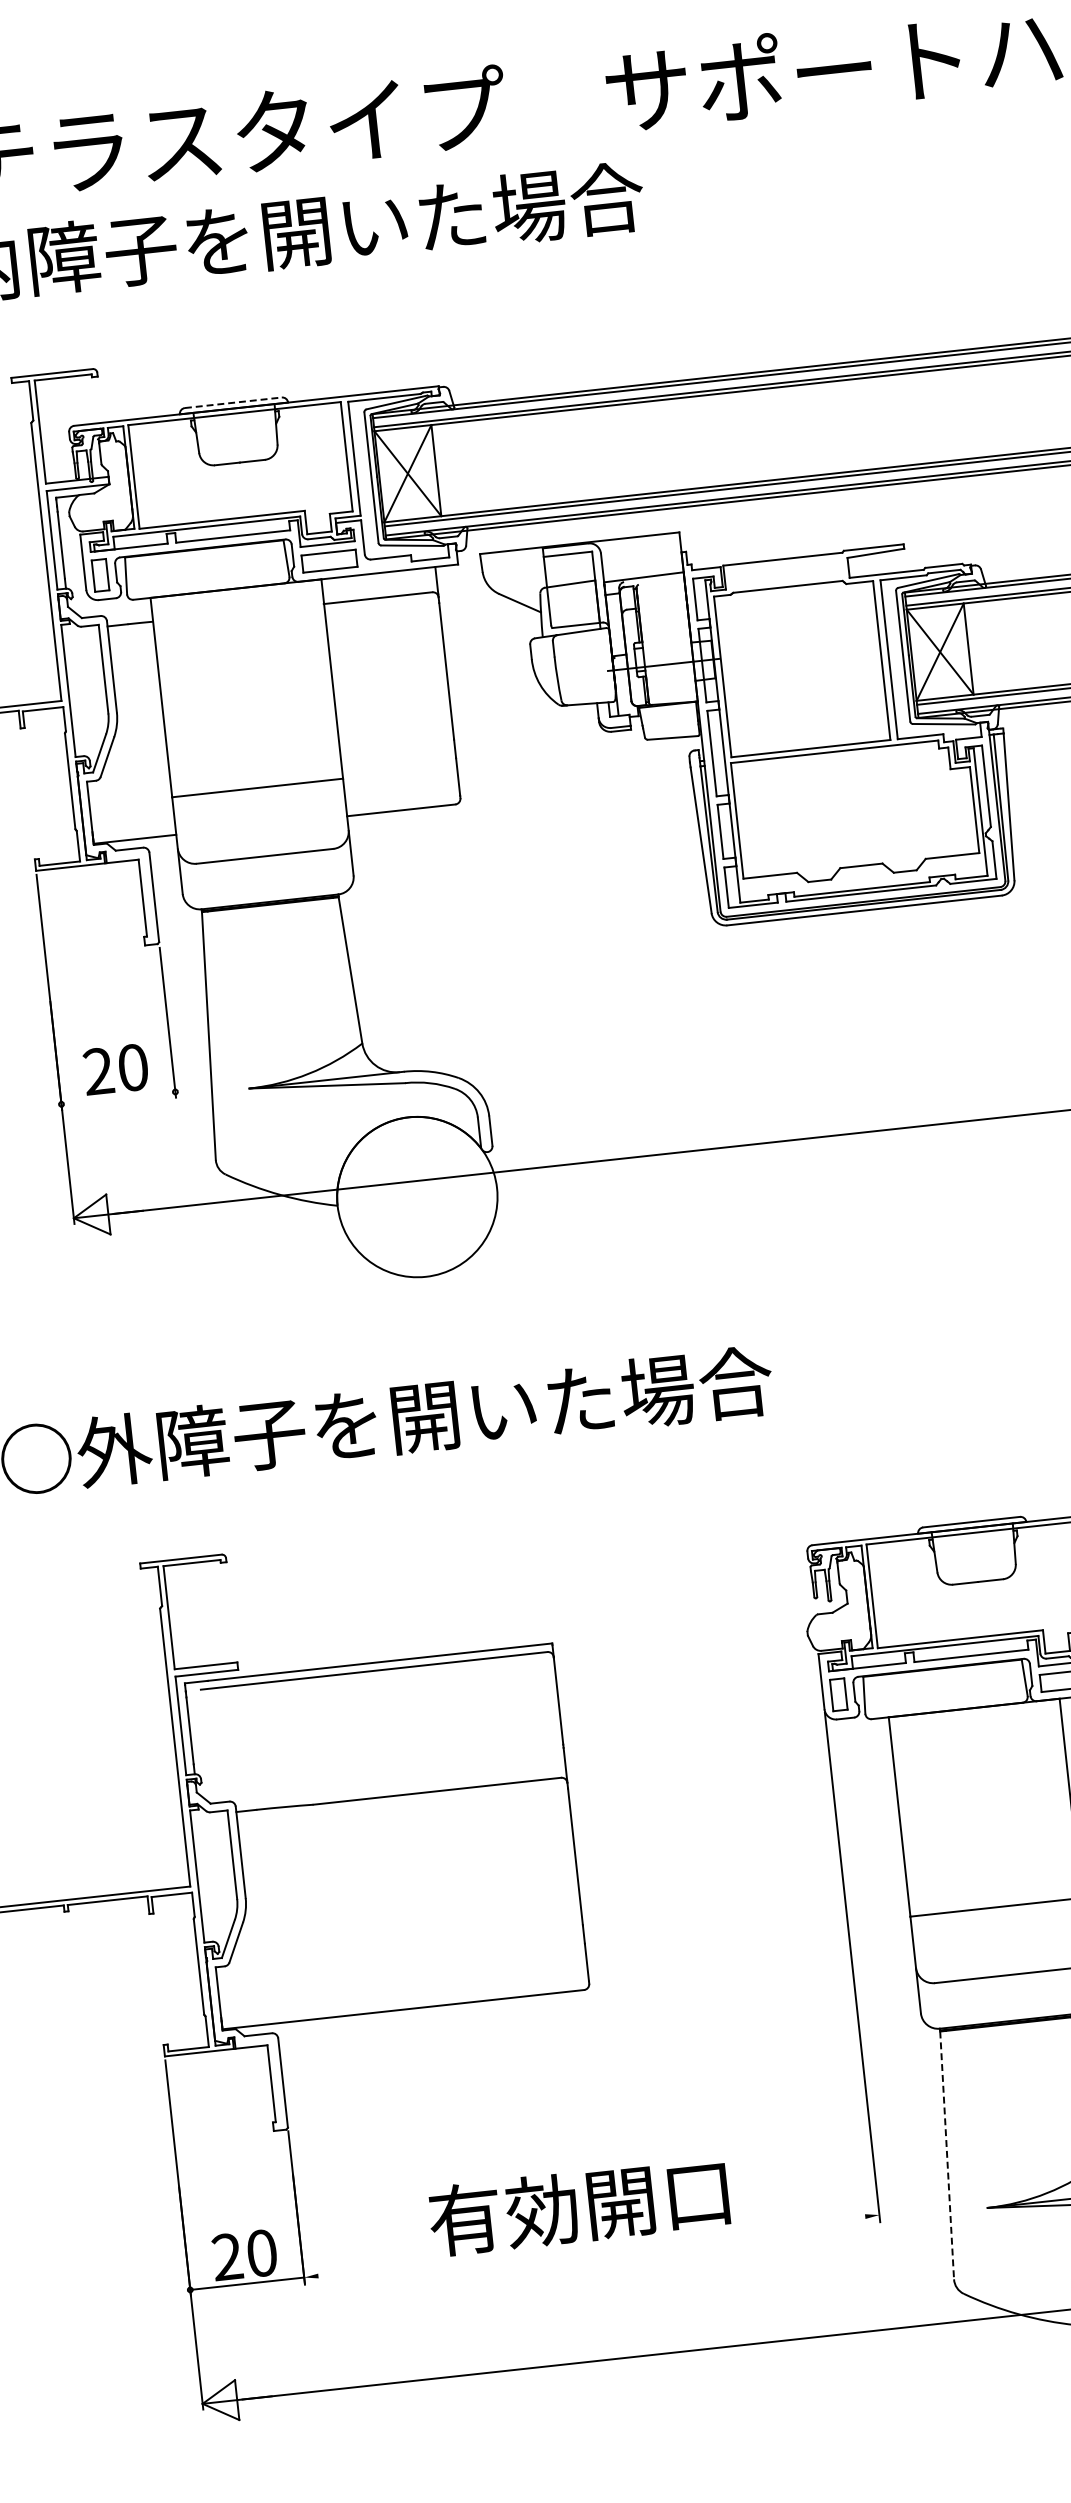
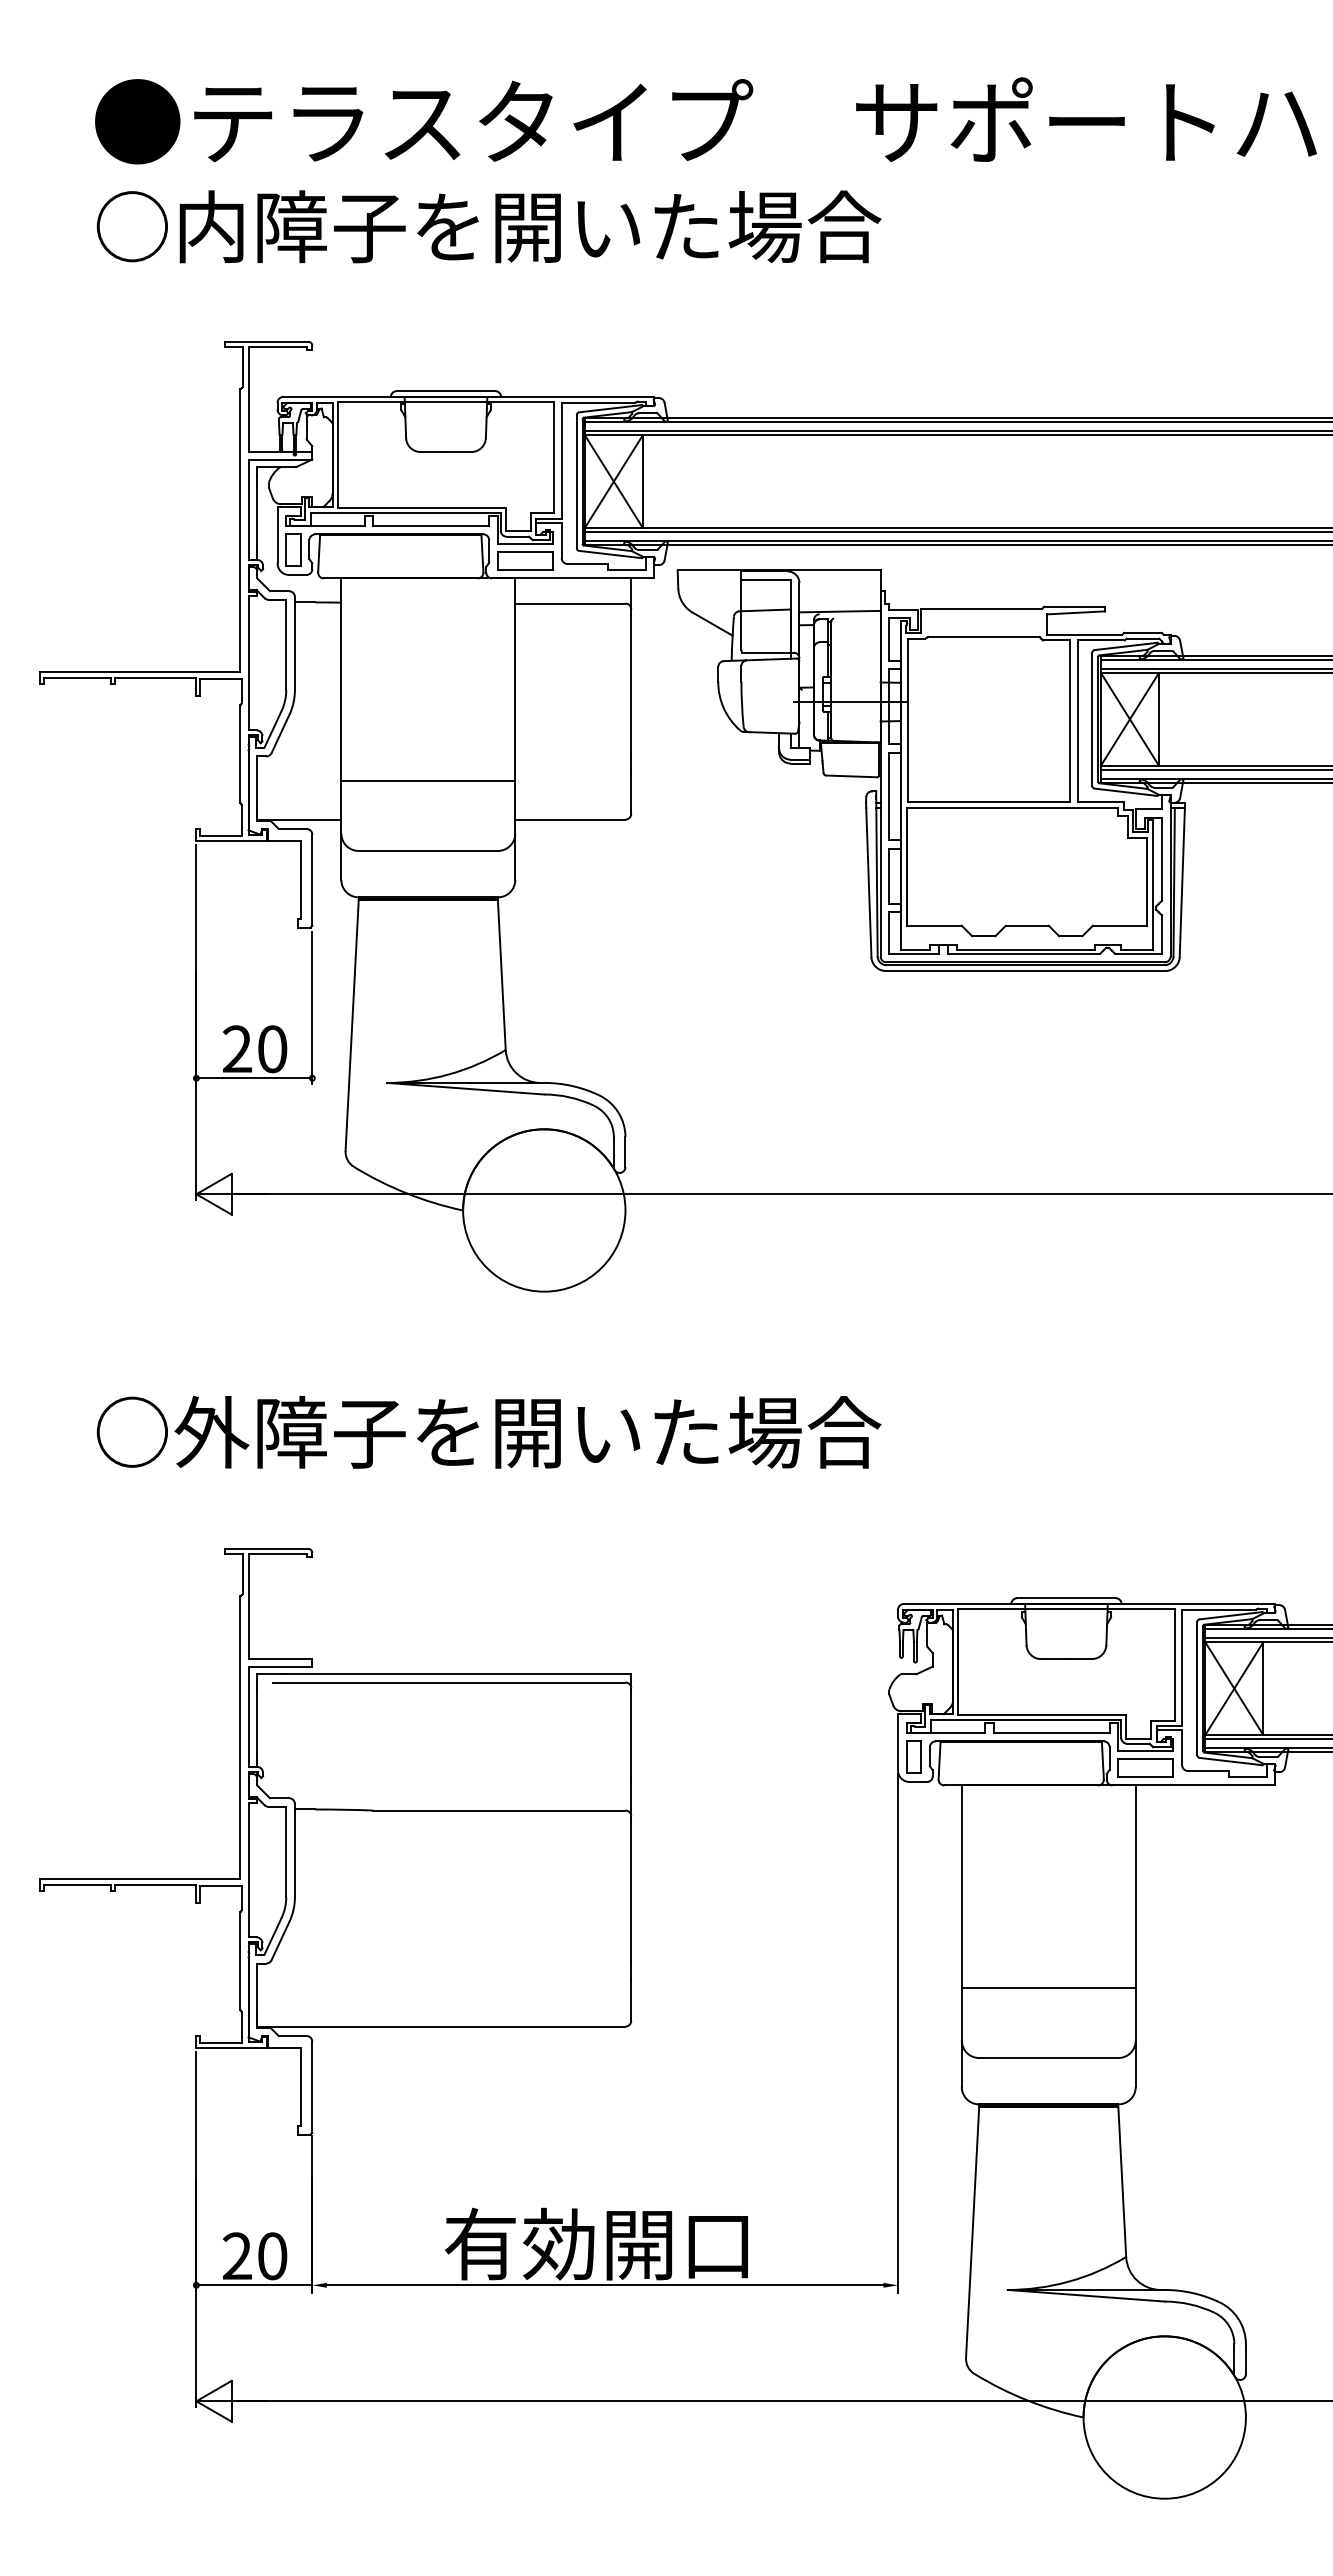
line: (233, 403) -> (446, 391), dashed -> solid
line: (118, 1098) -> (254, 1078), added
line: (946, 2155) -> (972, 2232), dashed -> solid
line: (591, 2246) -> (604, 2285), added

